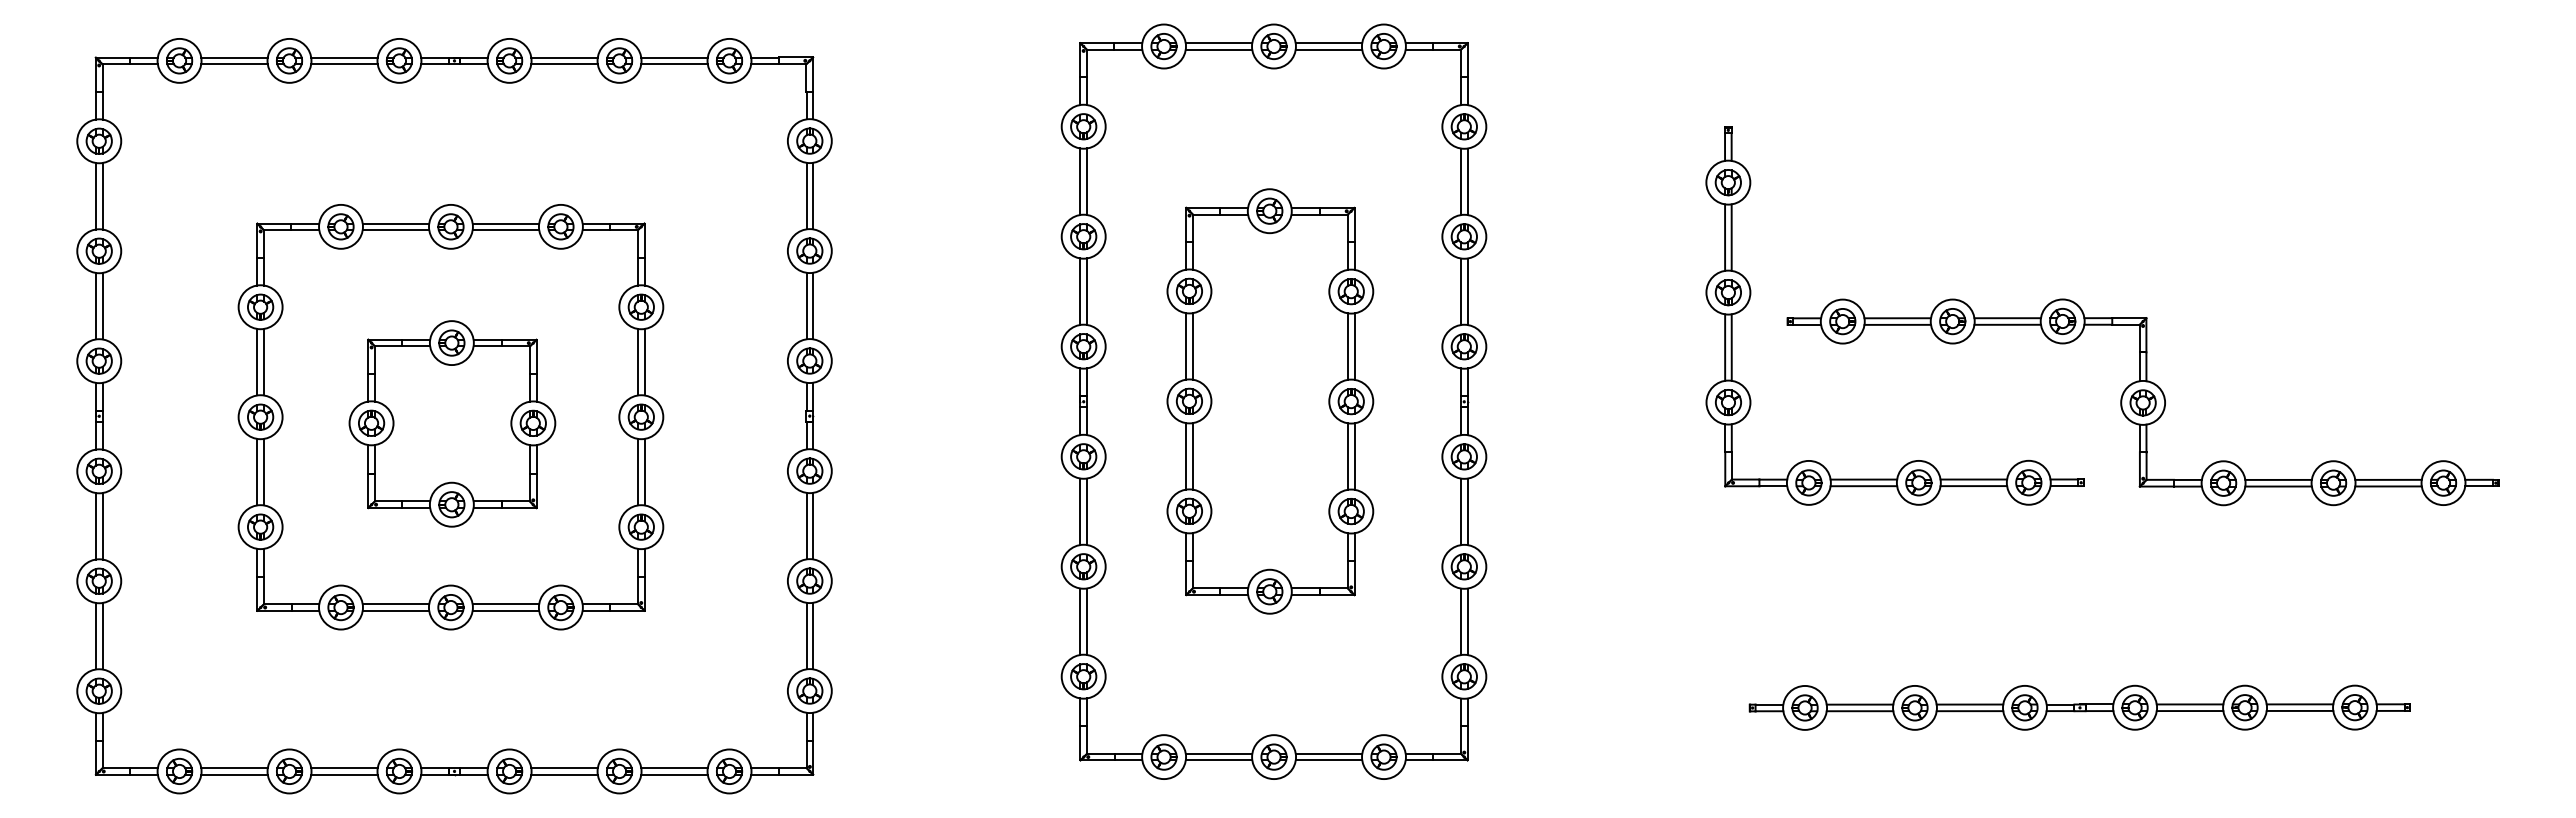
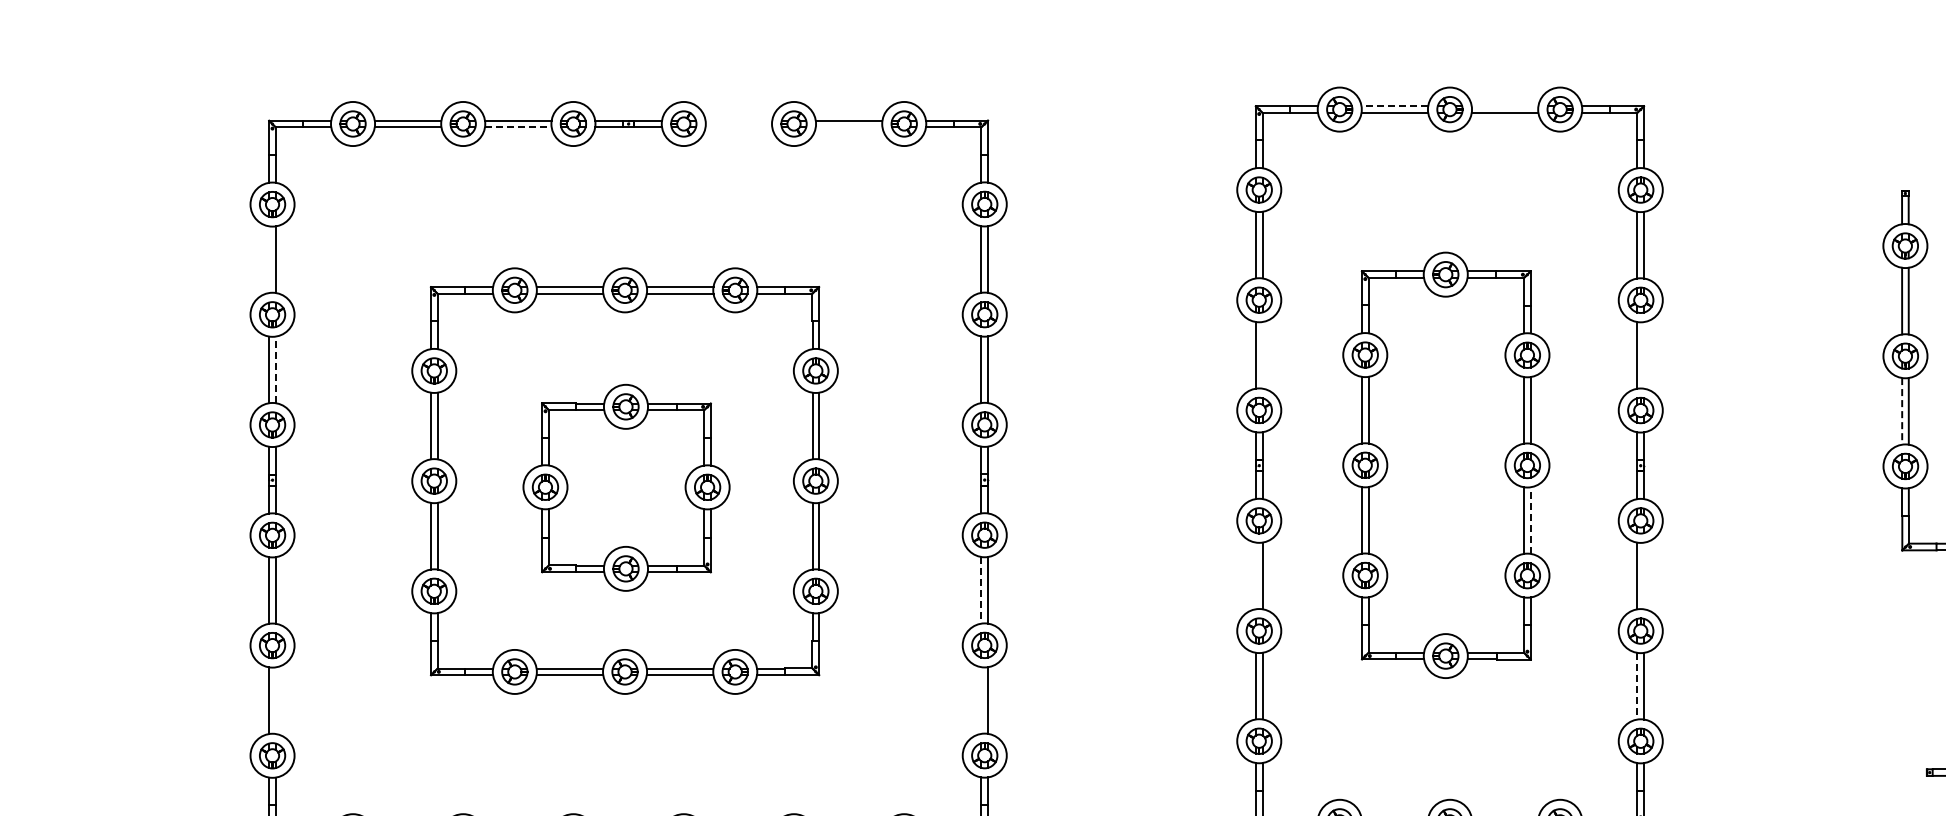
line: (1218, 43) -> (1394, 106), solid -> dashed
line: (1328, 43) -> (1504, 106), removed
line: (564, 57) -> (738, 120), removed
line: (344, 64) -> (518, 127), solid -> dashed
line: (564, 64) -> (738, 127), removed
line: (674, 64) -> (849, 127), removed
line: (95, 196) -> (268, 259), removed
line: (1087, 291) -> (1263, 355), removed
line: (1467, 291) -> (1643, 355), removed
line: (102, 305) -> (275, 369), solid -> dashed
line: (1725, 348) -> (1902, 412), solid -> dashed
line: (1354, 456) -> (1530, 520), solid -> dashed
line: (1080, 511) -> (1256, 575), removed
line: (1467, 511) -> (1643, 575), removed
line: (806, 526) -> (981, 590), solid -> dashed
line: (1461, 622) -> (1637, 686), solid -> dashed
line: (806, 635) -> (981, 699), removed
line: (102, 636) -> (275, 700), removed

